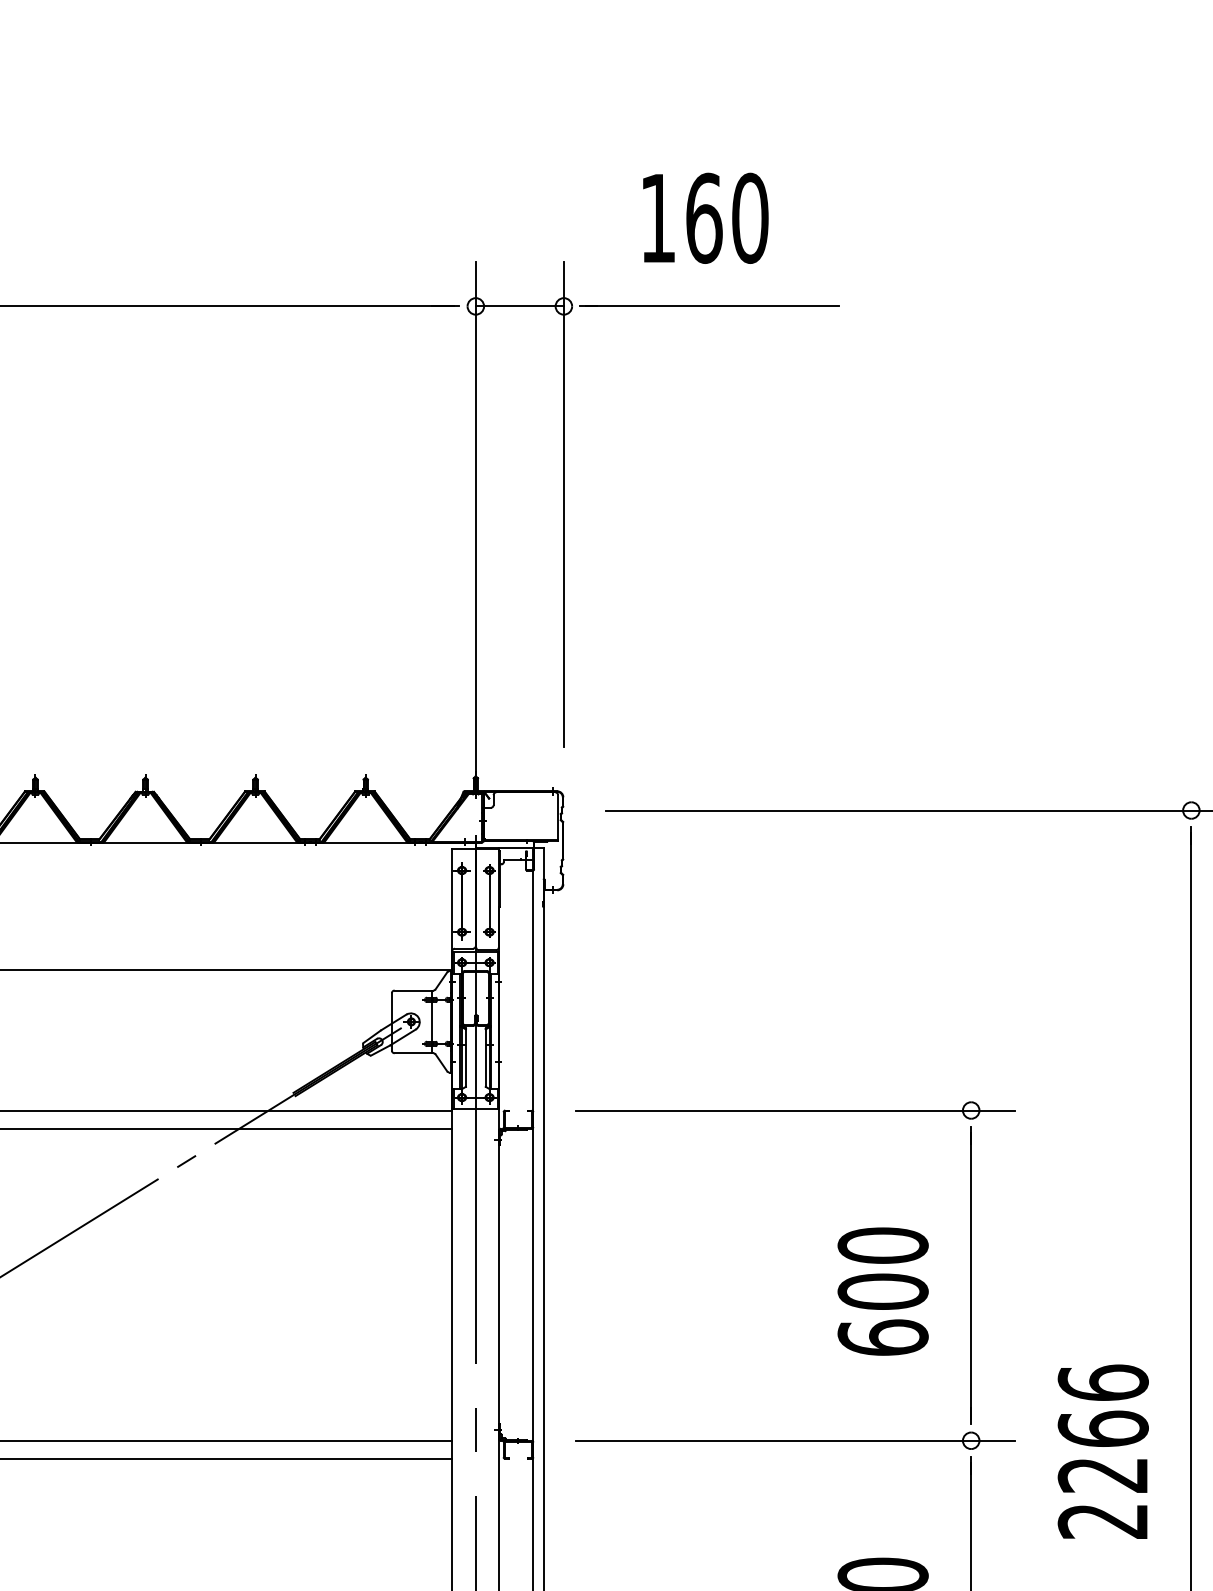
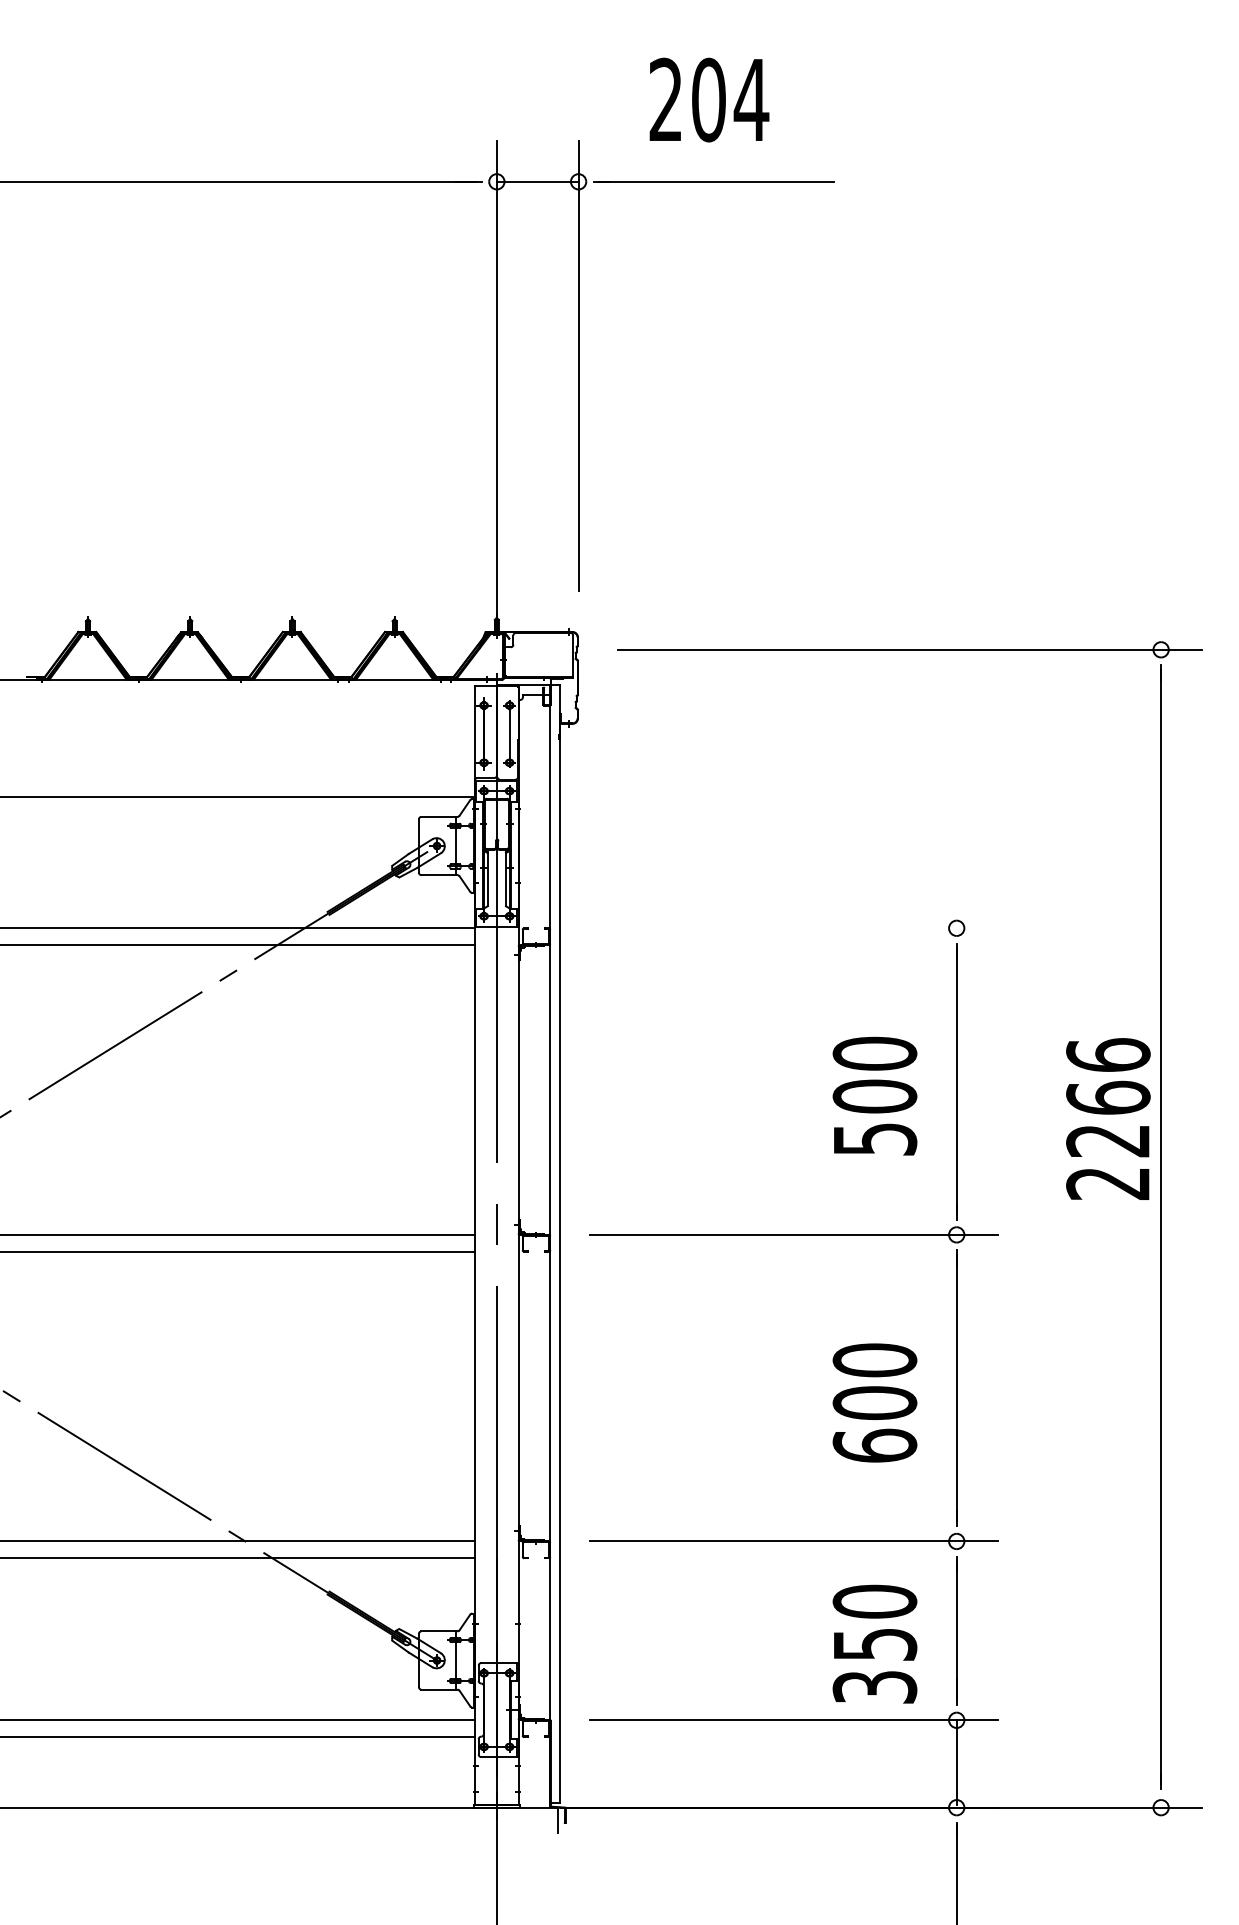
text: (704, 217) -> (709, 99), 160 -> 204
line: (795, 1110) -> (793, 928), removed
text: (882, 1336) -> (874, 1138), 600 -> 500
text: (1103, 1451) -> (1108, 1118), moved

